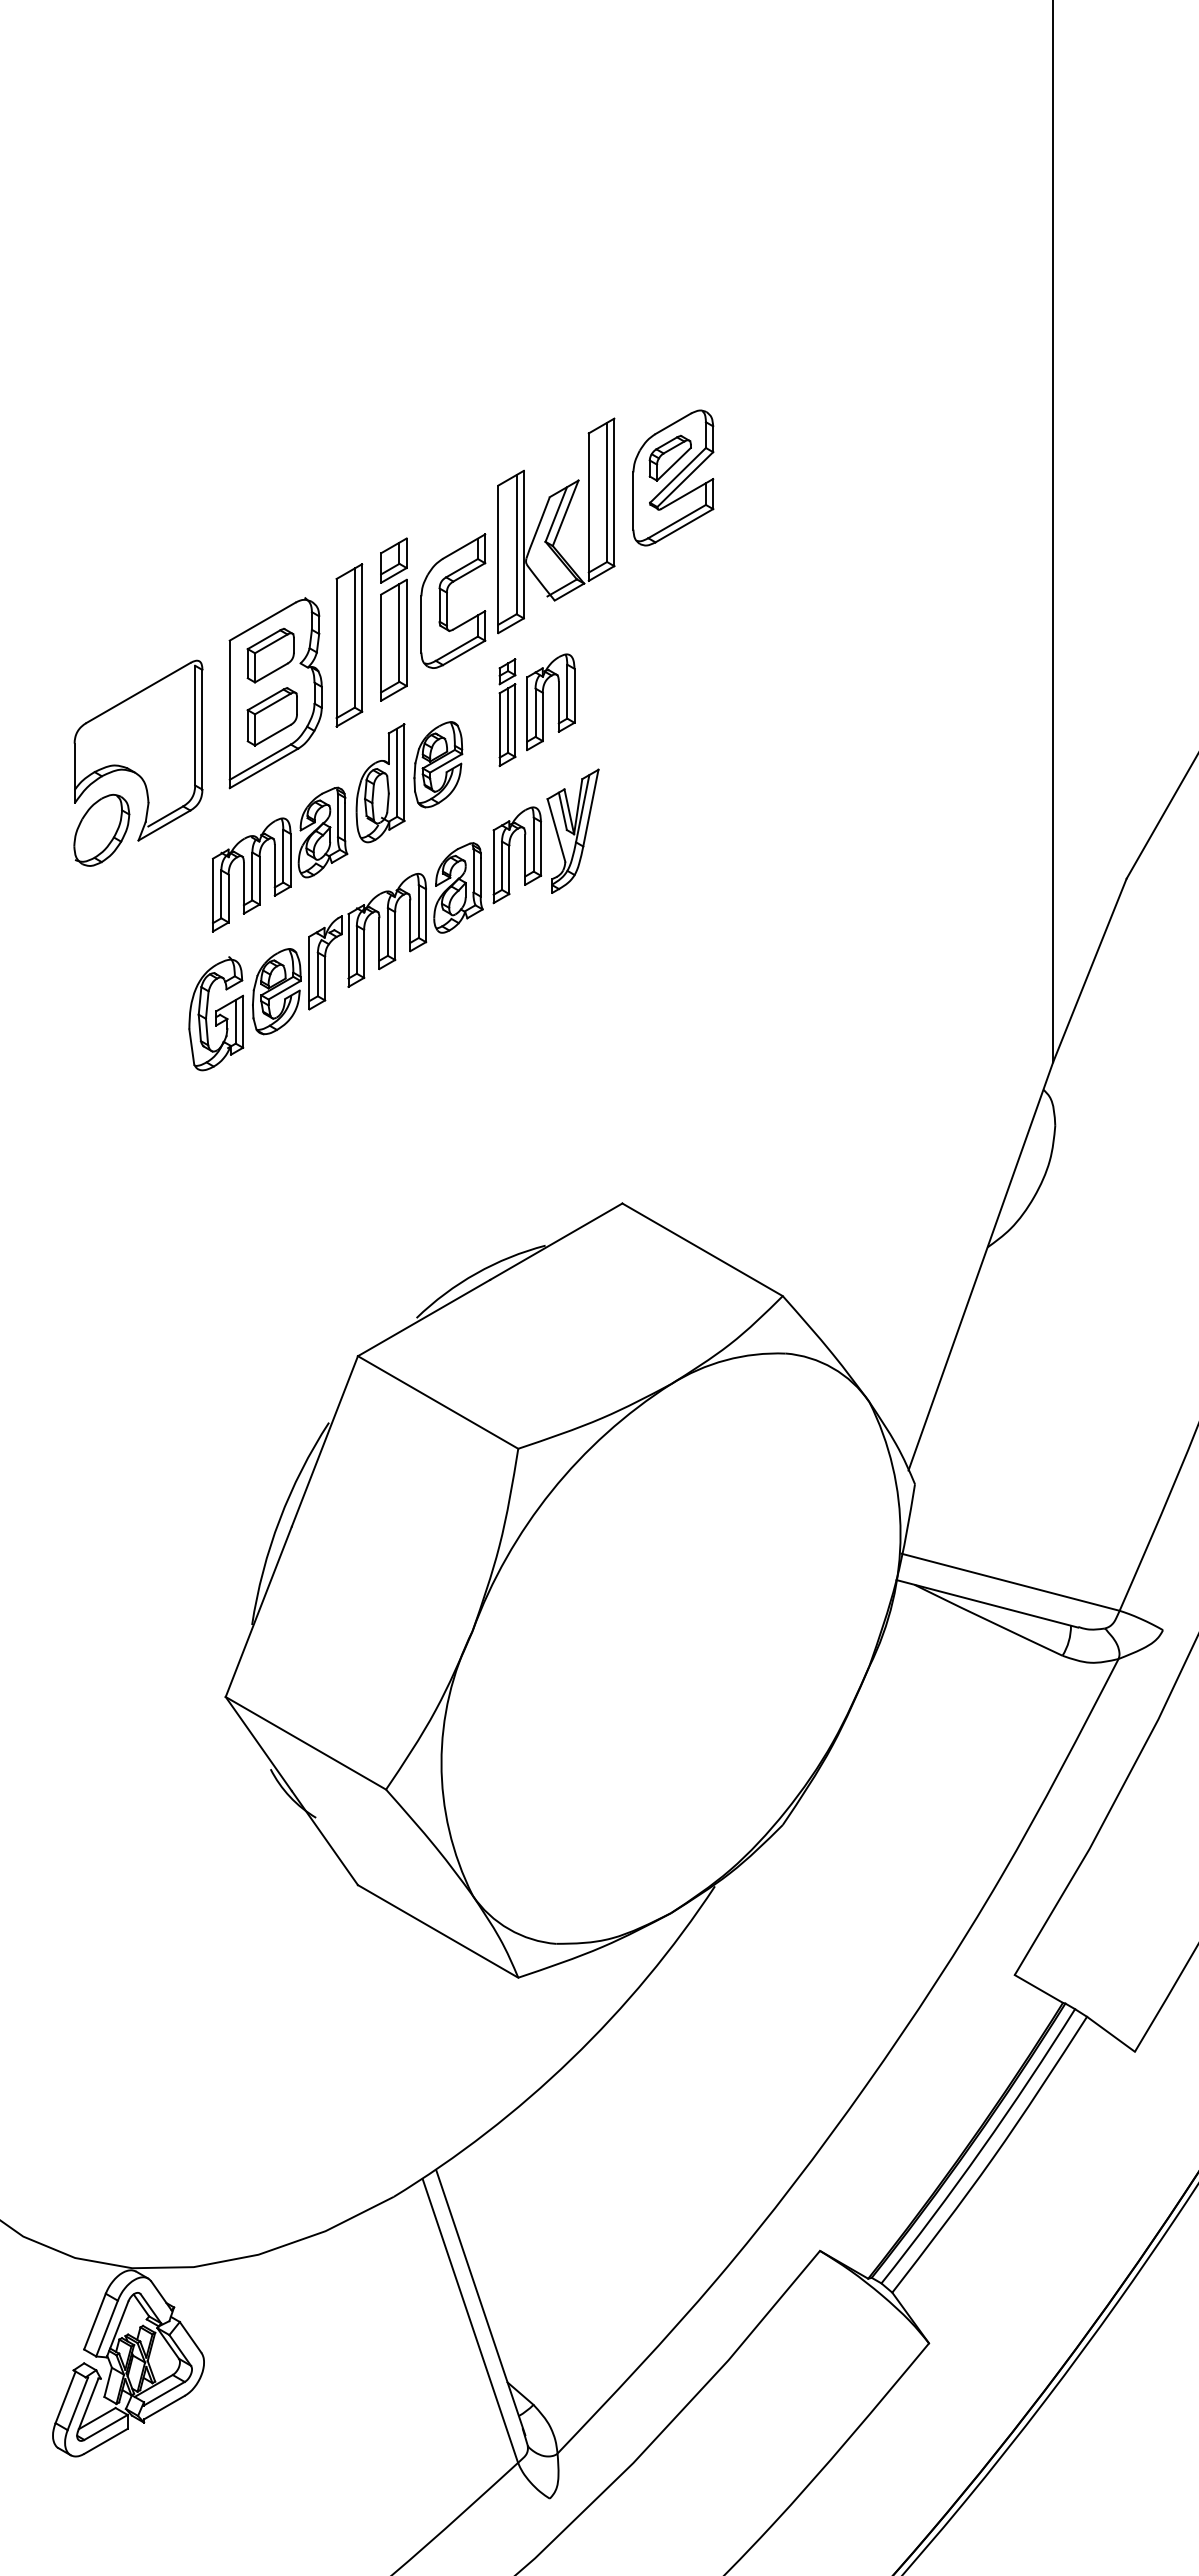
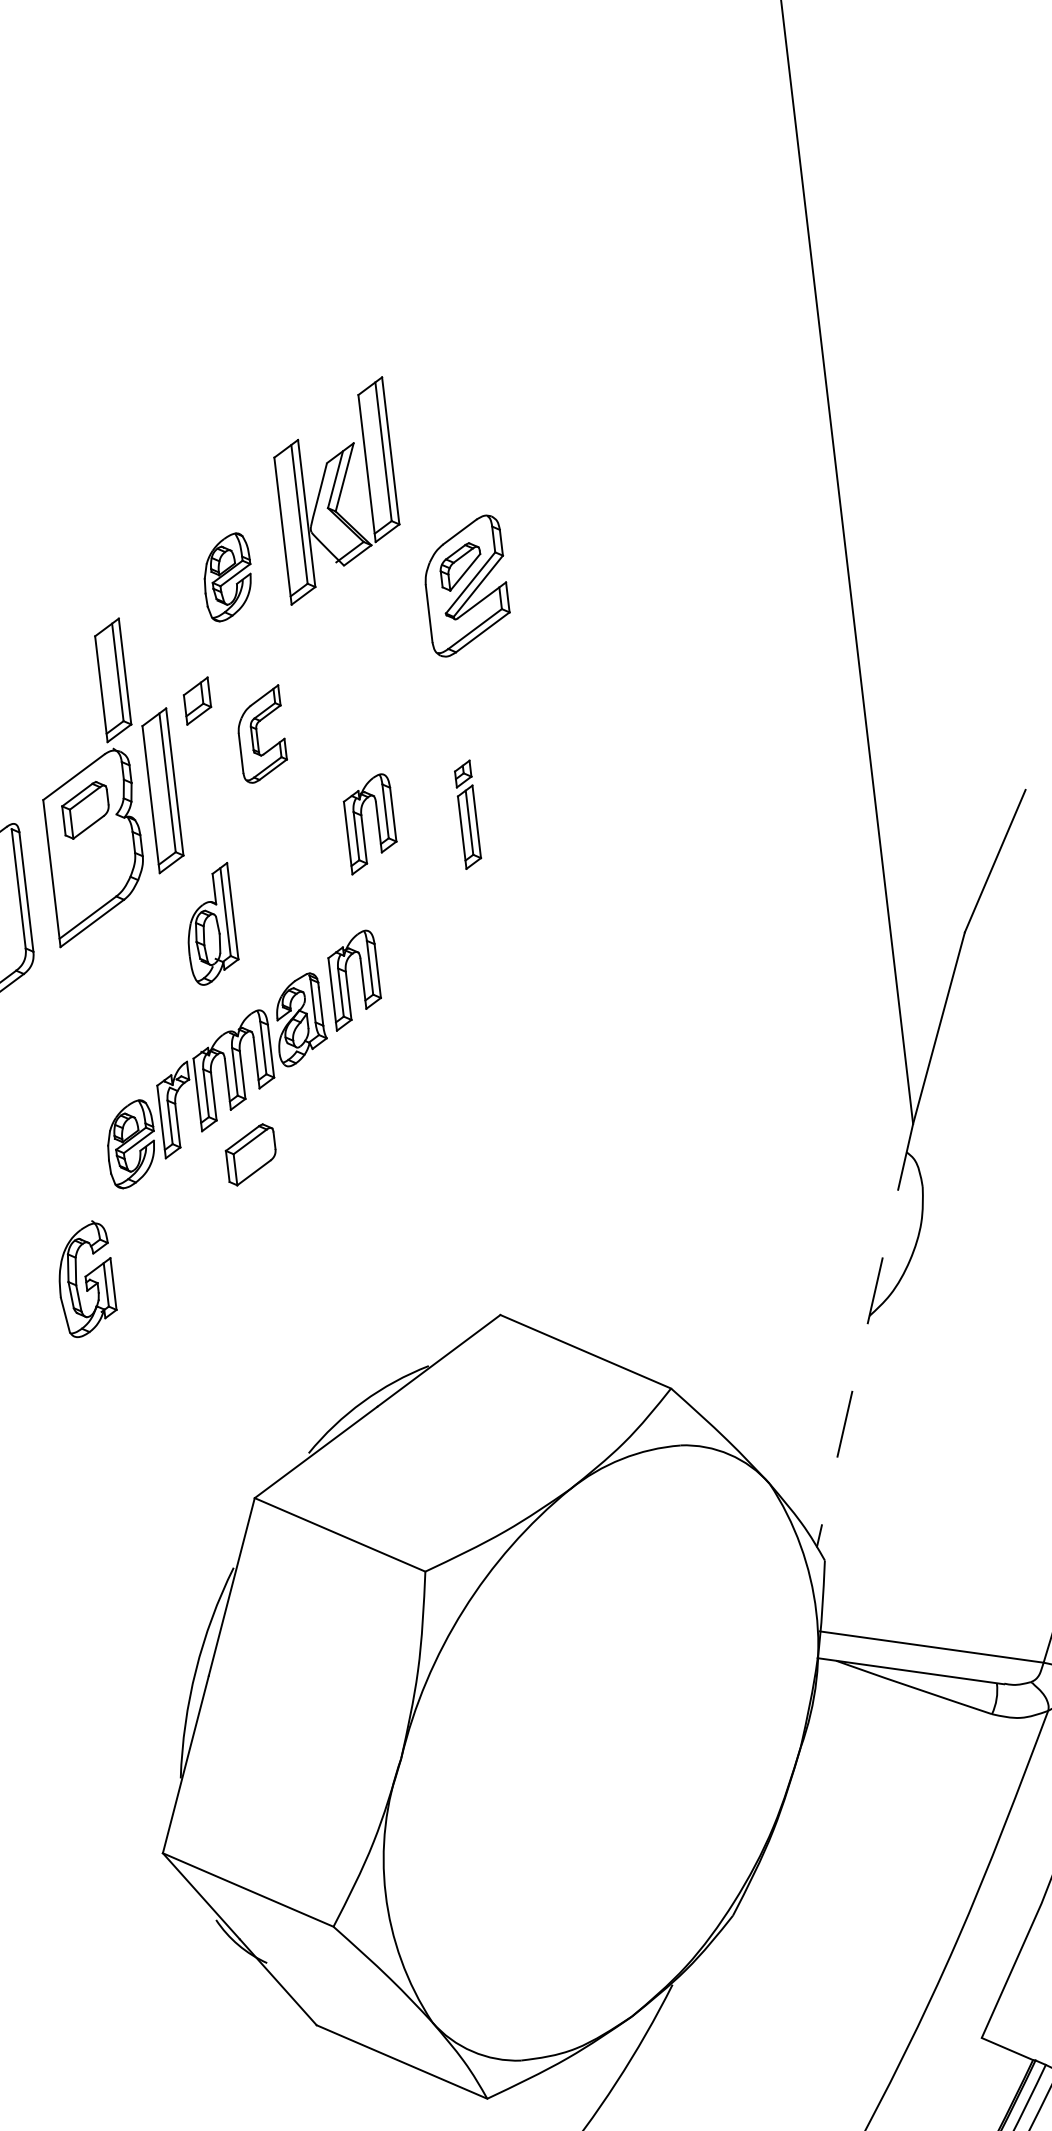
part: (556, 525) -> (336, 490), moved
part: (453, 600) -> (261, 733), size x0.7
part: (393, 639) -> (112, 679), moved
part: (507, 712) -> (468, 814), moved
part: (271, 716) -> (250, 1154), moved
part: (438, 764) -> (227, 577), moved
part: (572, 830) -> (407, 949), removed
part: (280, 859) -> (119, 1012), removed
part: (216, 1013) -> (86, 1278), moved
line: (980, 1266) -> (864, 1335), solid -> dashed

